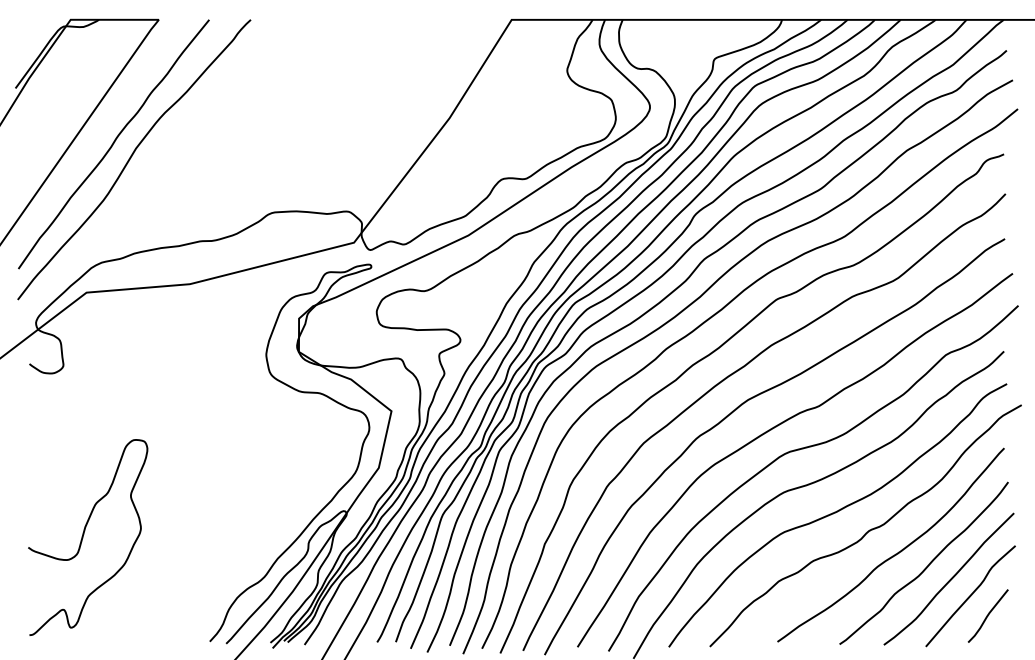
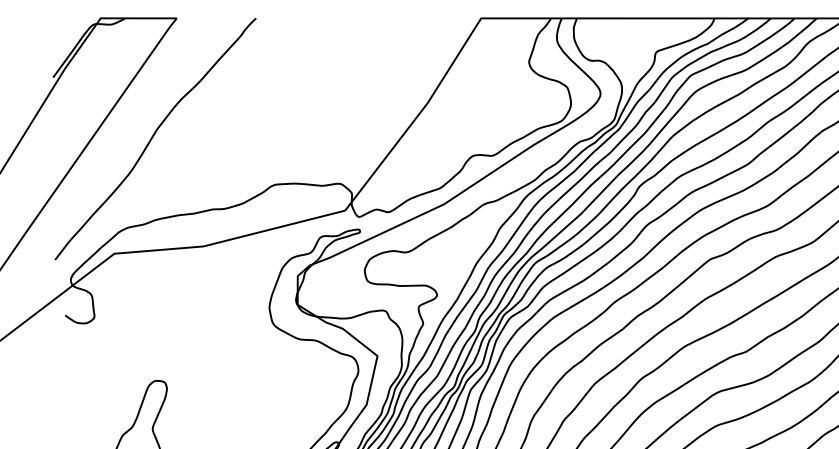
curve: (113, 144) -> (137, 125), removed

